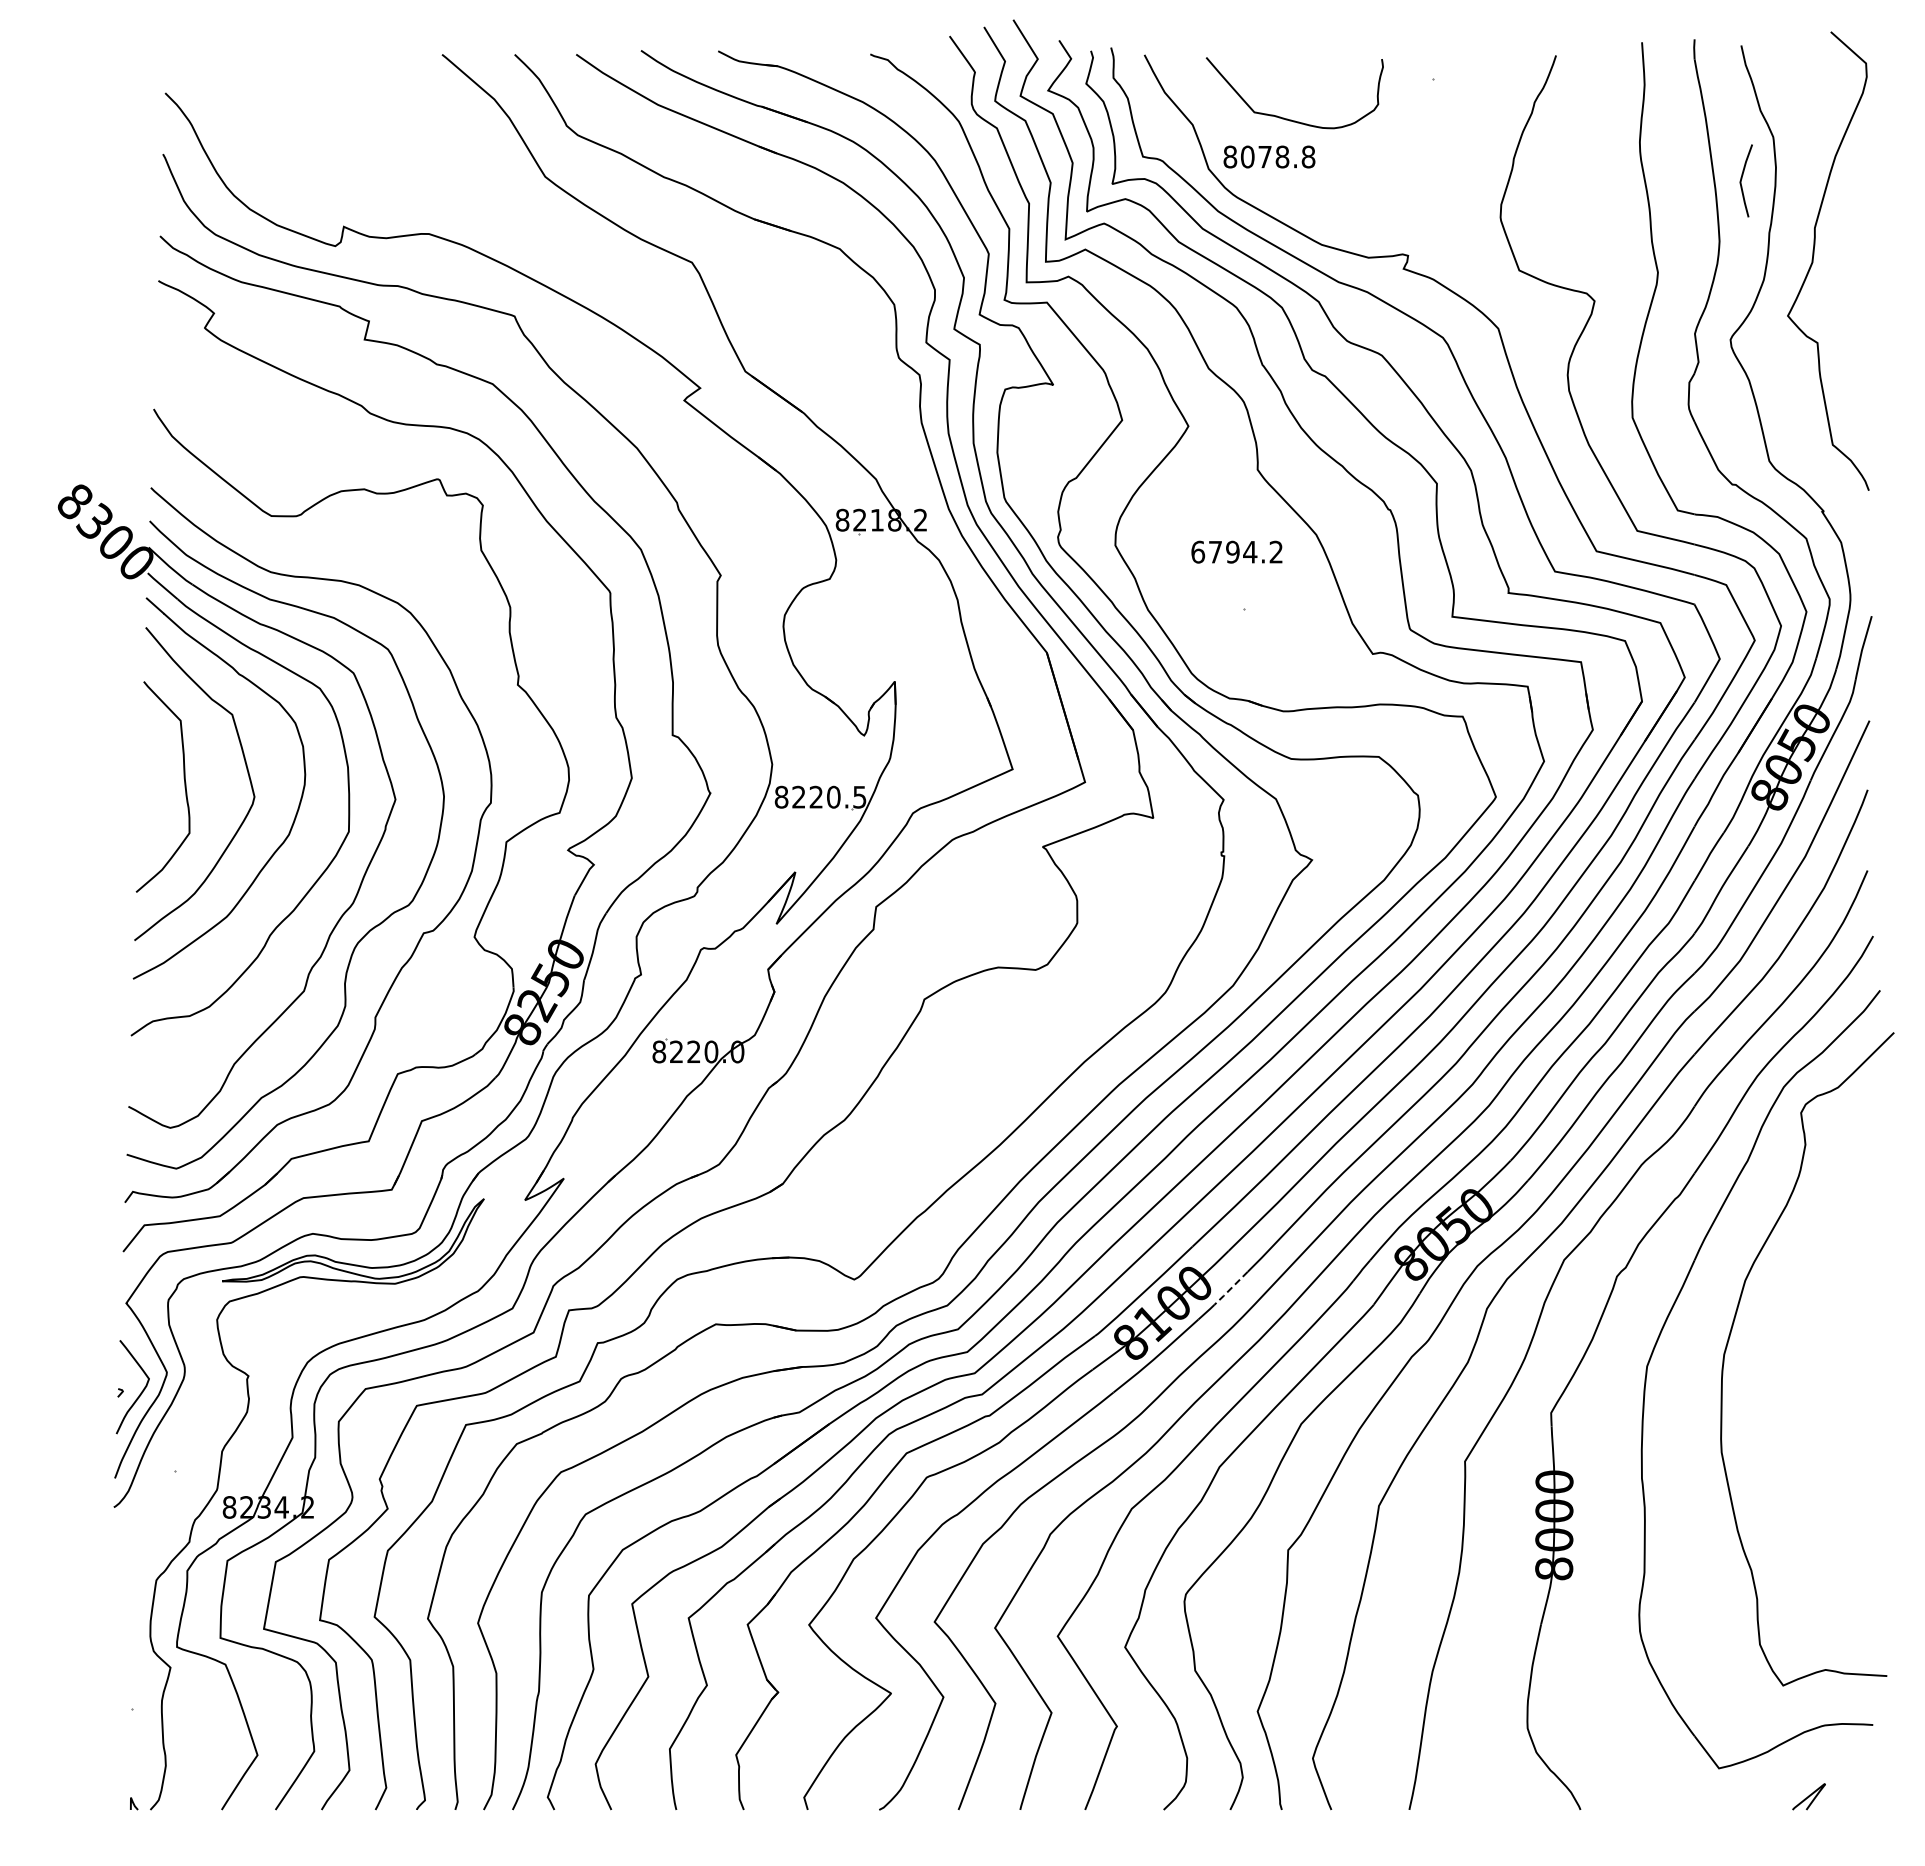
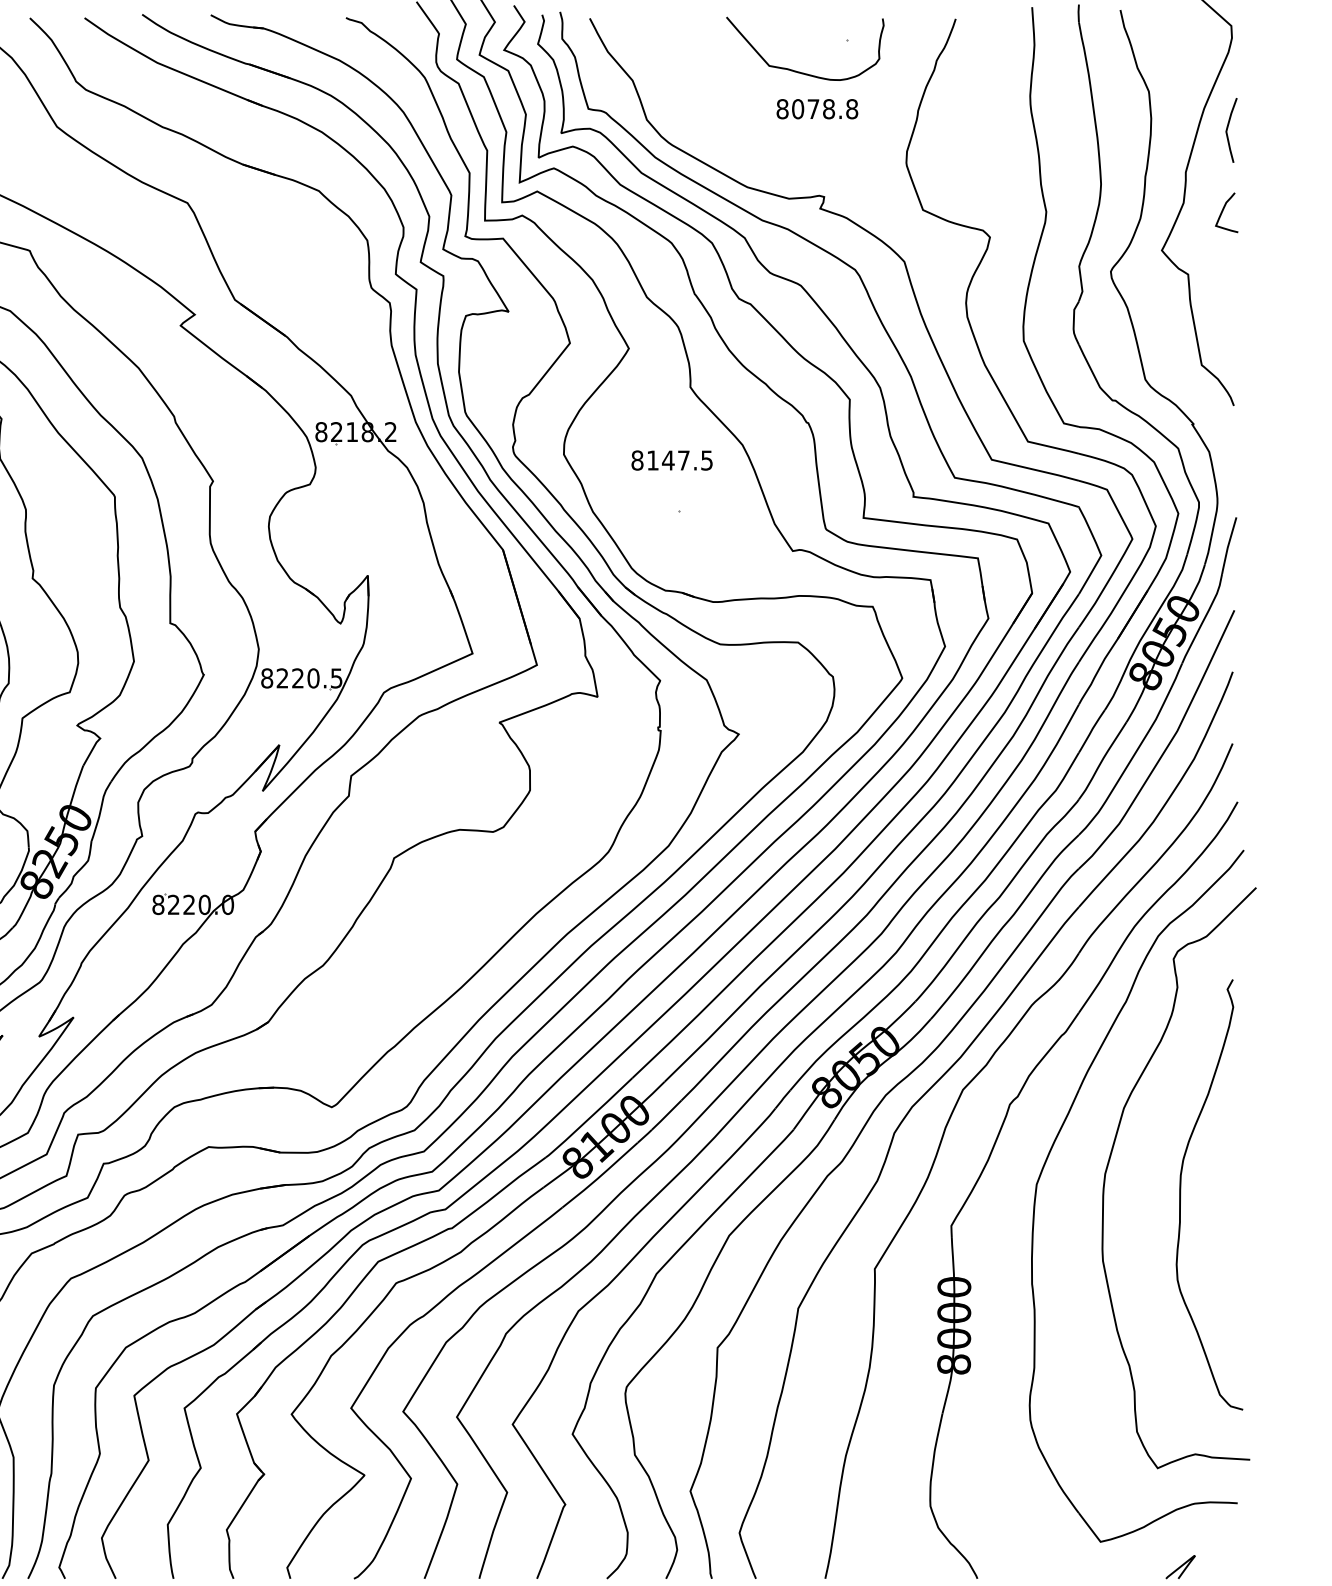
curve: (1287, 118) -> (798, 71), moved
text: (1269, 156) -> (817, 108), moved
curve: (1742, 179) -> (1228, 129), moved
curve: (1856, 273) -> (1222, 212), added
text: (1236, 551) -> (671, 459), 6794.2 -> 8147.5
line: (1230, 1289) -> (666, 1116), dashed -> solid
curve: (1809, 1377) -> (1181, 1194), added

